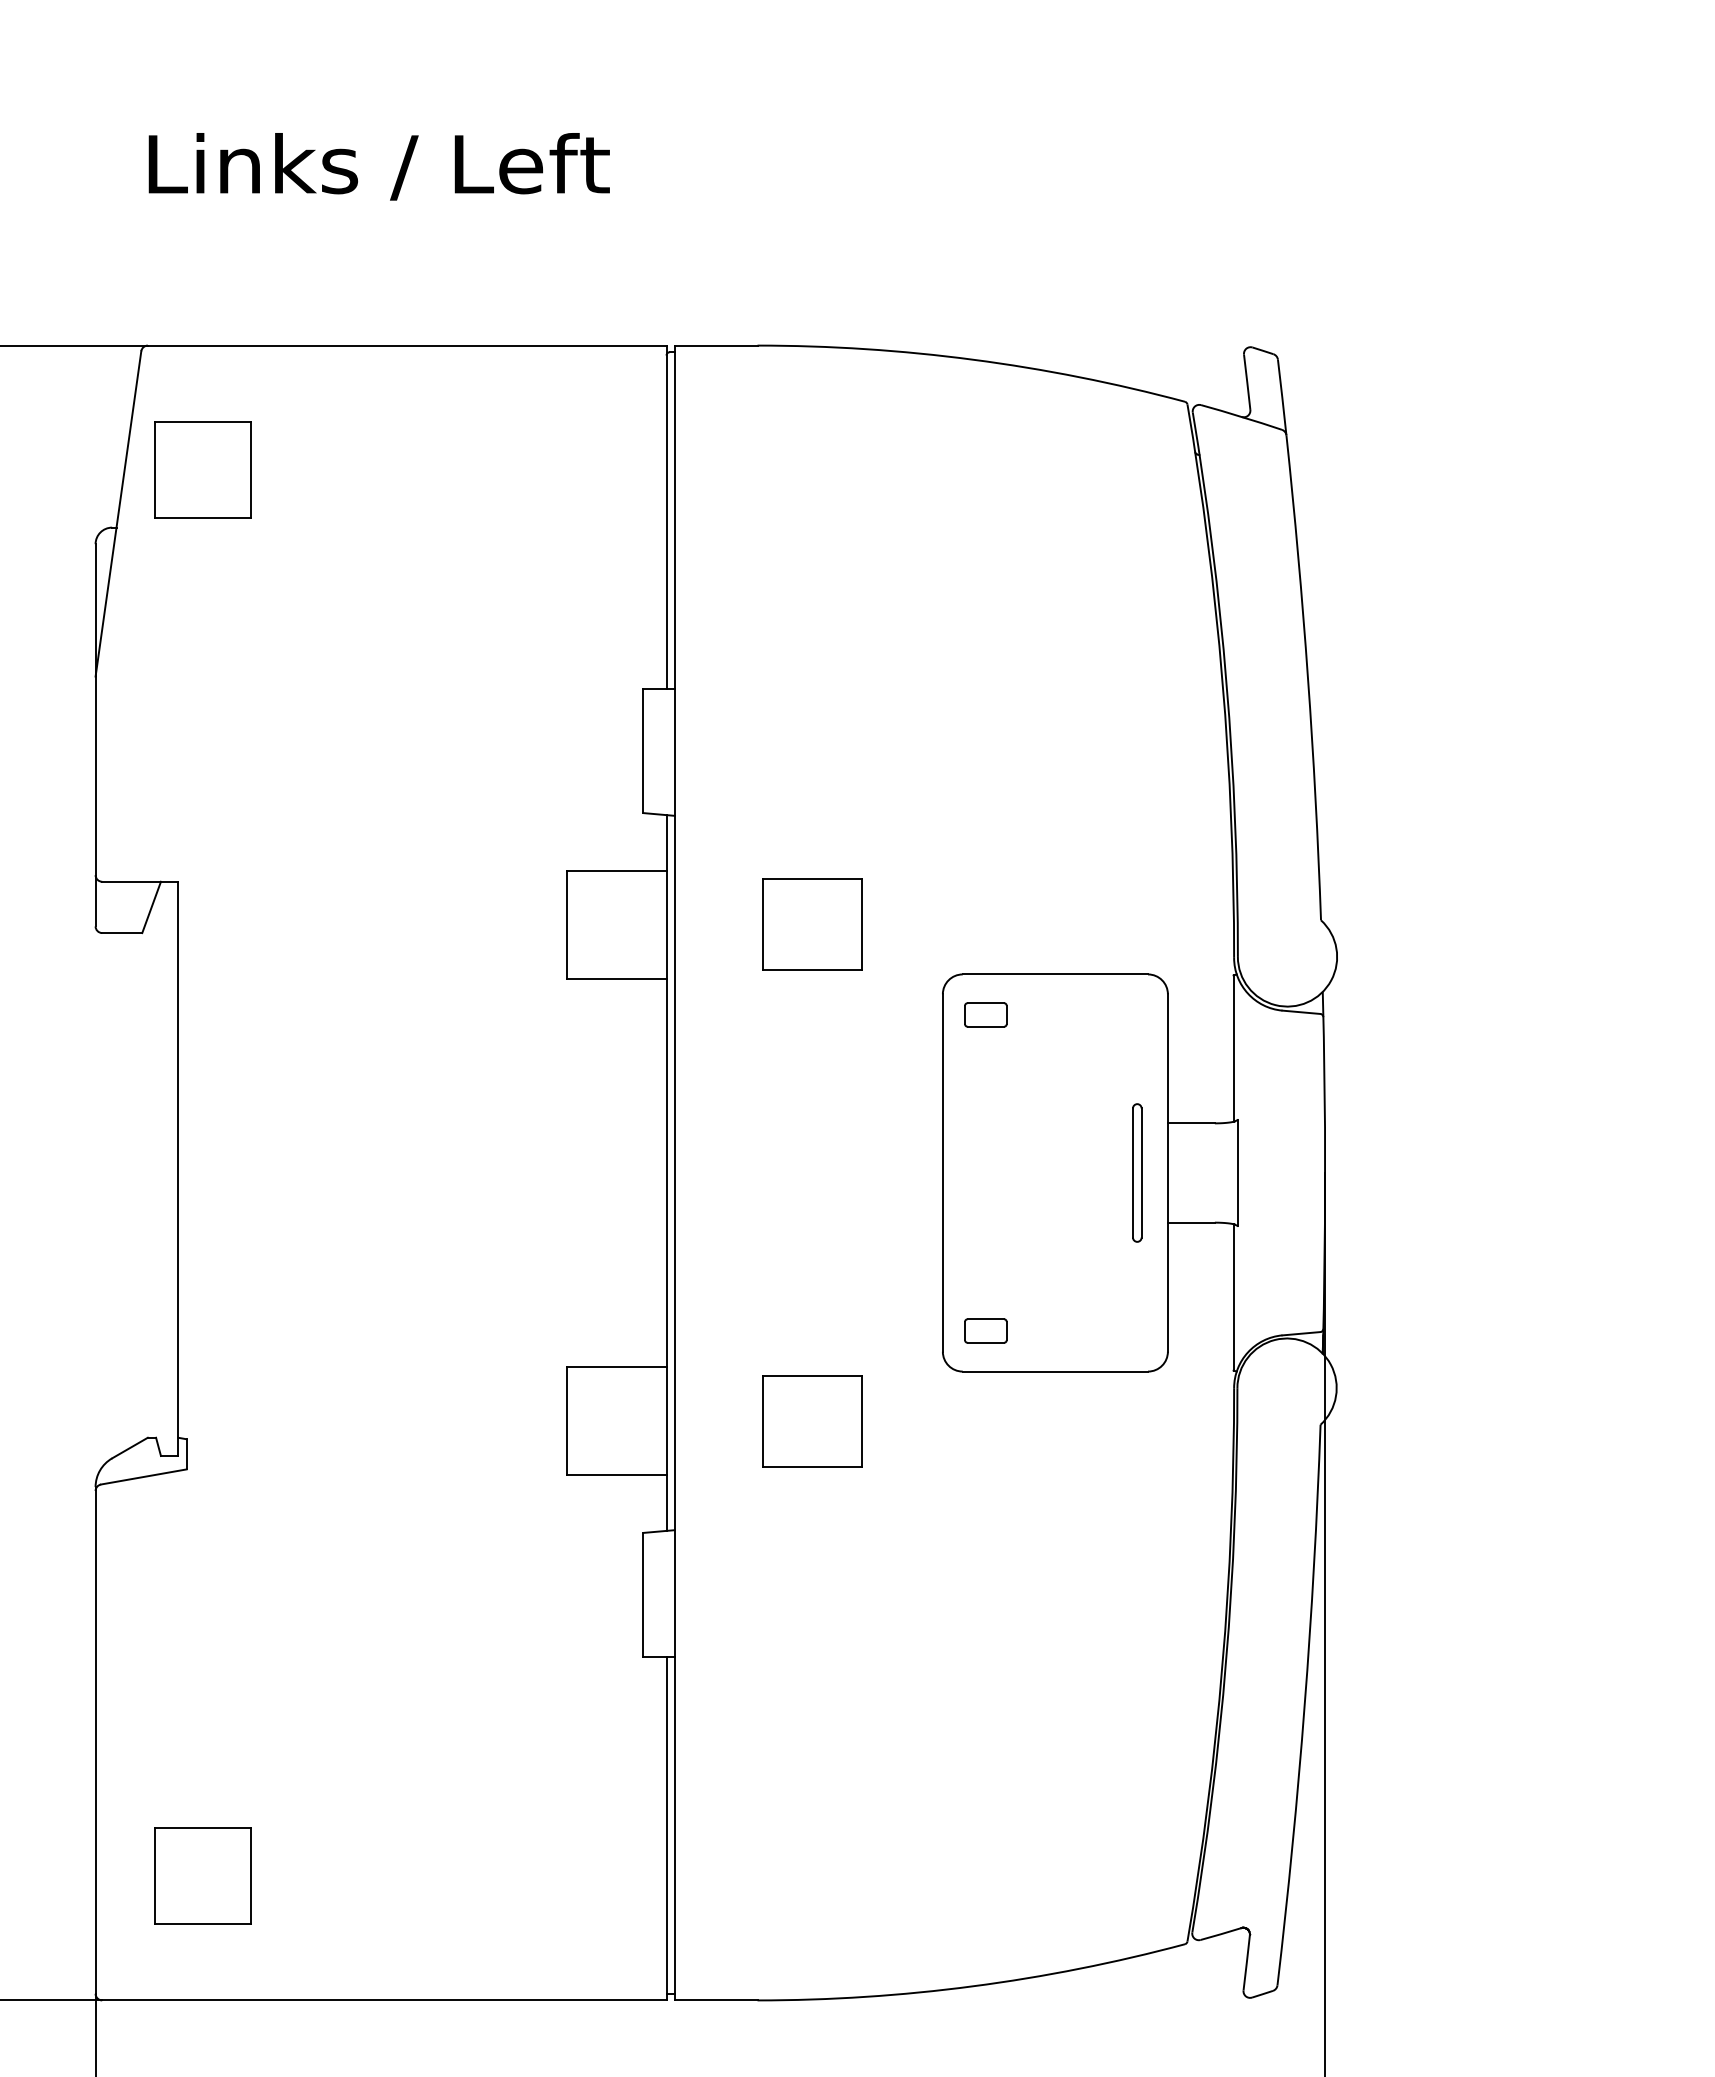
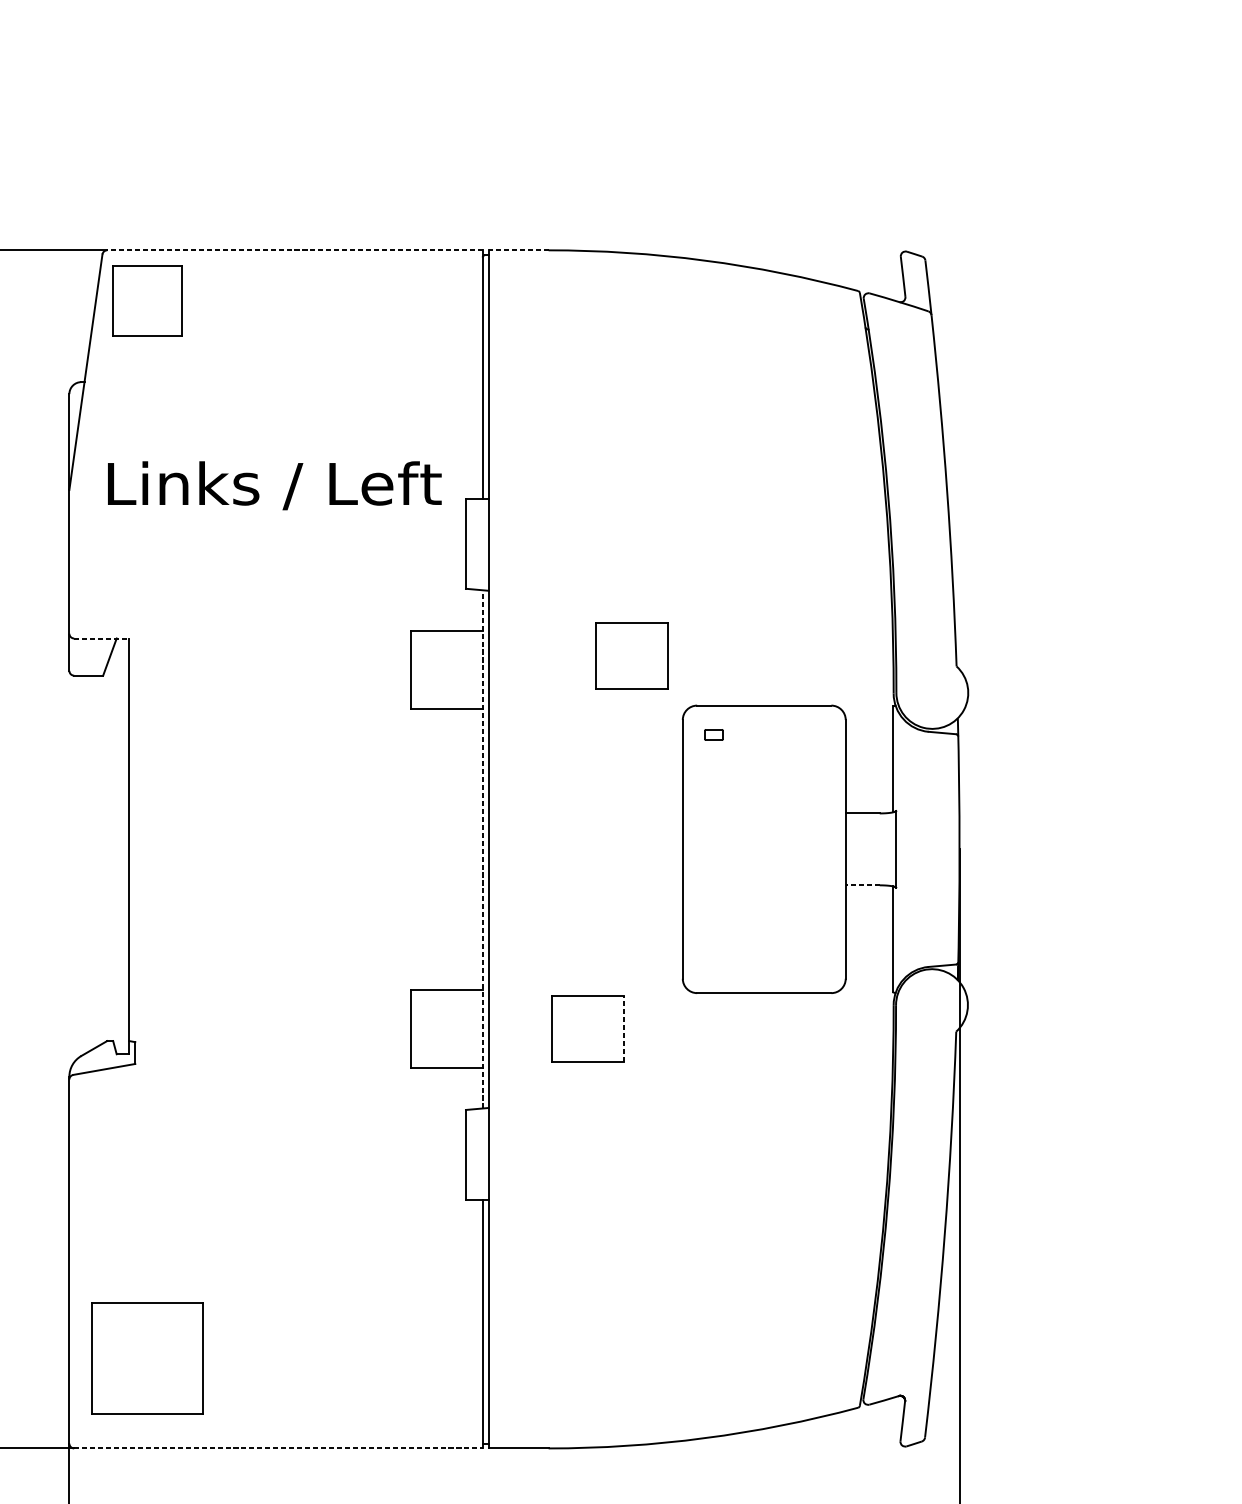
text: (378, 166) -> (274, 485), moved
line: (406, 345) -> (294, 250), solid -> dashed
line: (715, 345) -> (518, 250), solid -> dashed
part: (202, 469) -> (146, 300), moved
line: (140, 881) -> (101, 638), solid -> dashed
part: (812, 924) -> (631, 655), moved
part: (985, 1014) -> (713, 734), size x0.6
part: (1137, 1172) -> (823, 849), removed
line: (666, 1173) -> (482, 849), solid -> dashed
line: (1190, 1222) -> (862, 885), solid -> dashed
part: (985, 1330) -> (713, 963), removed
line: (861, 1421) -> (623, 1029), solid -> dashed
part: (202, 1875) -> (146, 1357), size x1.6
line: (384, 2000) -> (278, 1448), solid -> dashed

